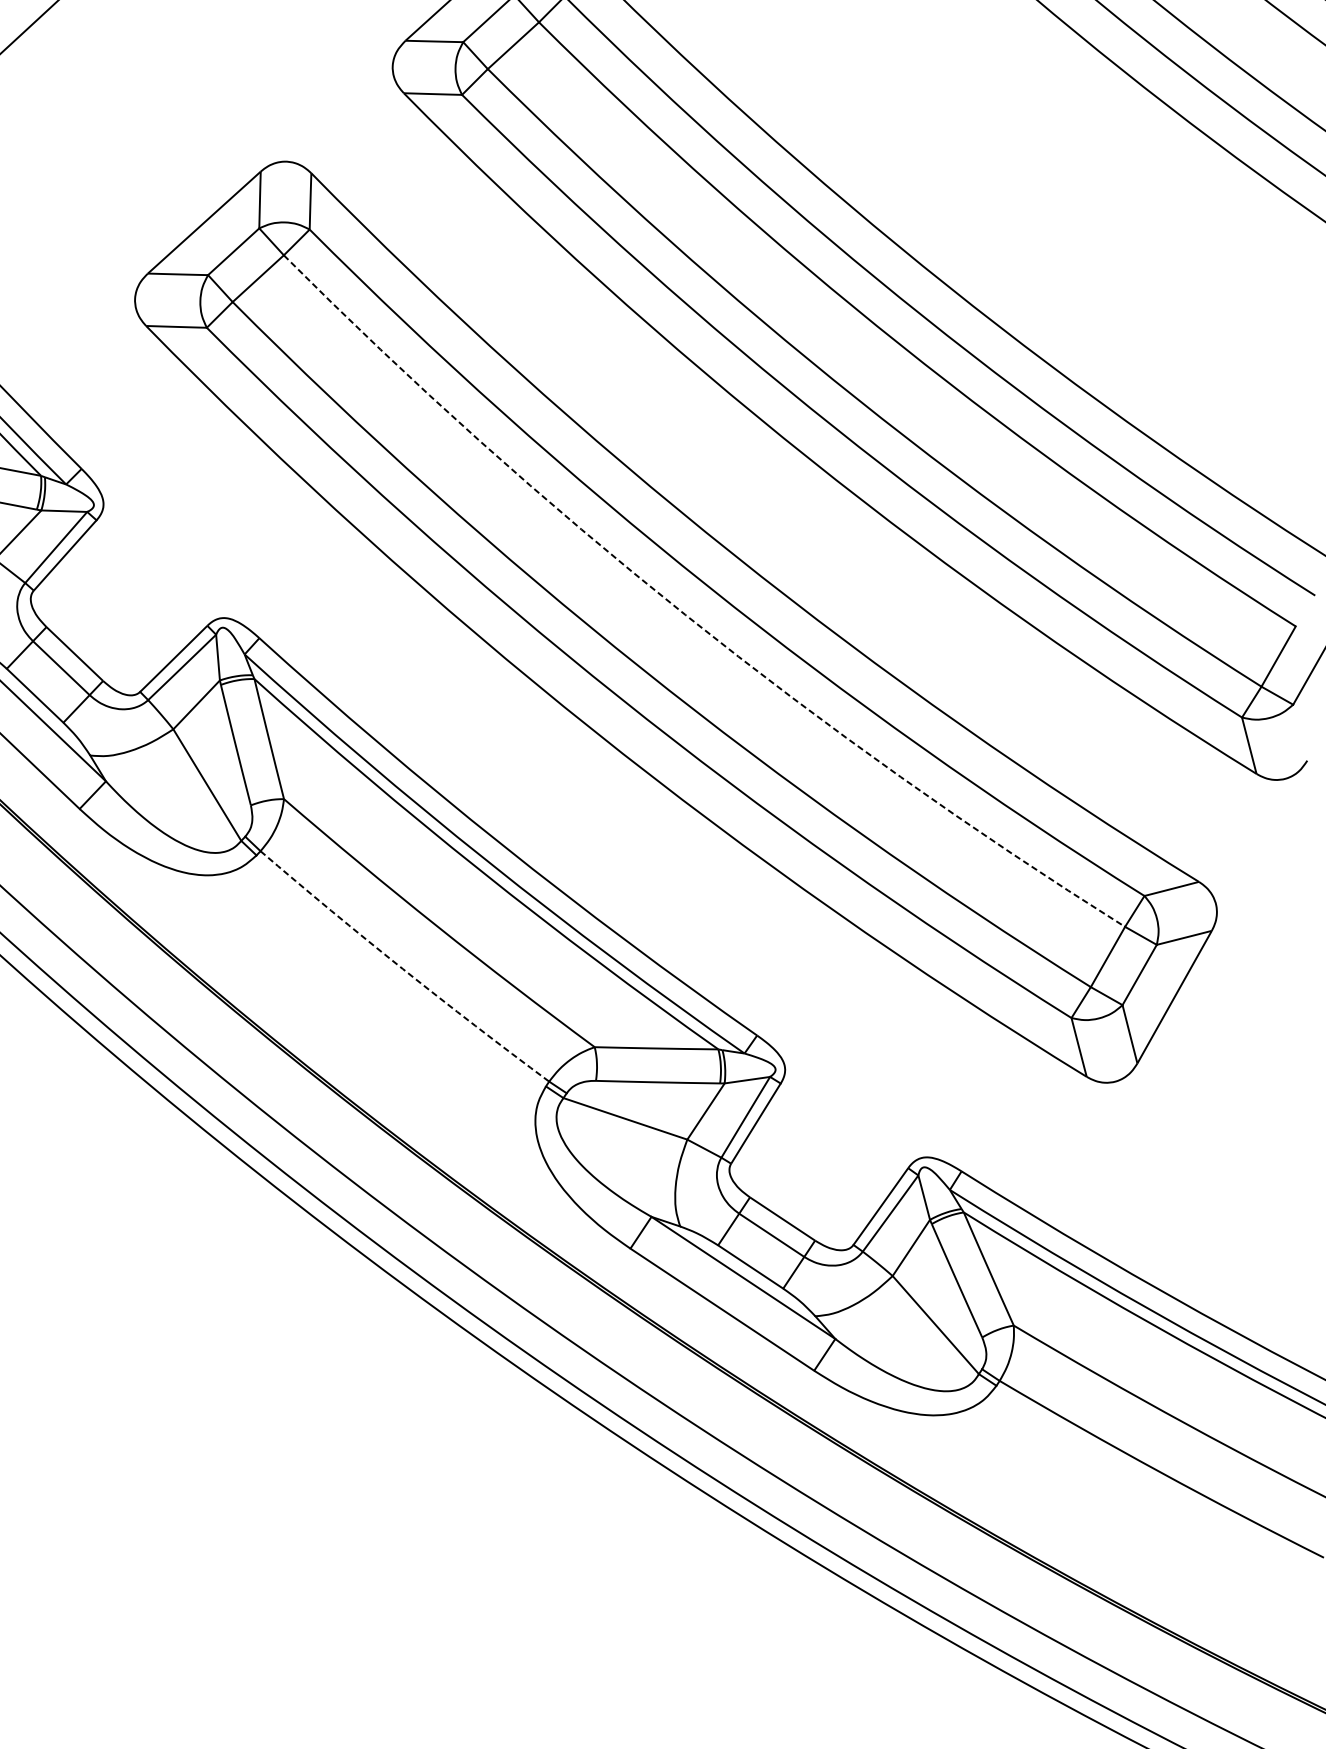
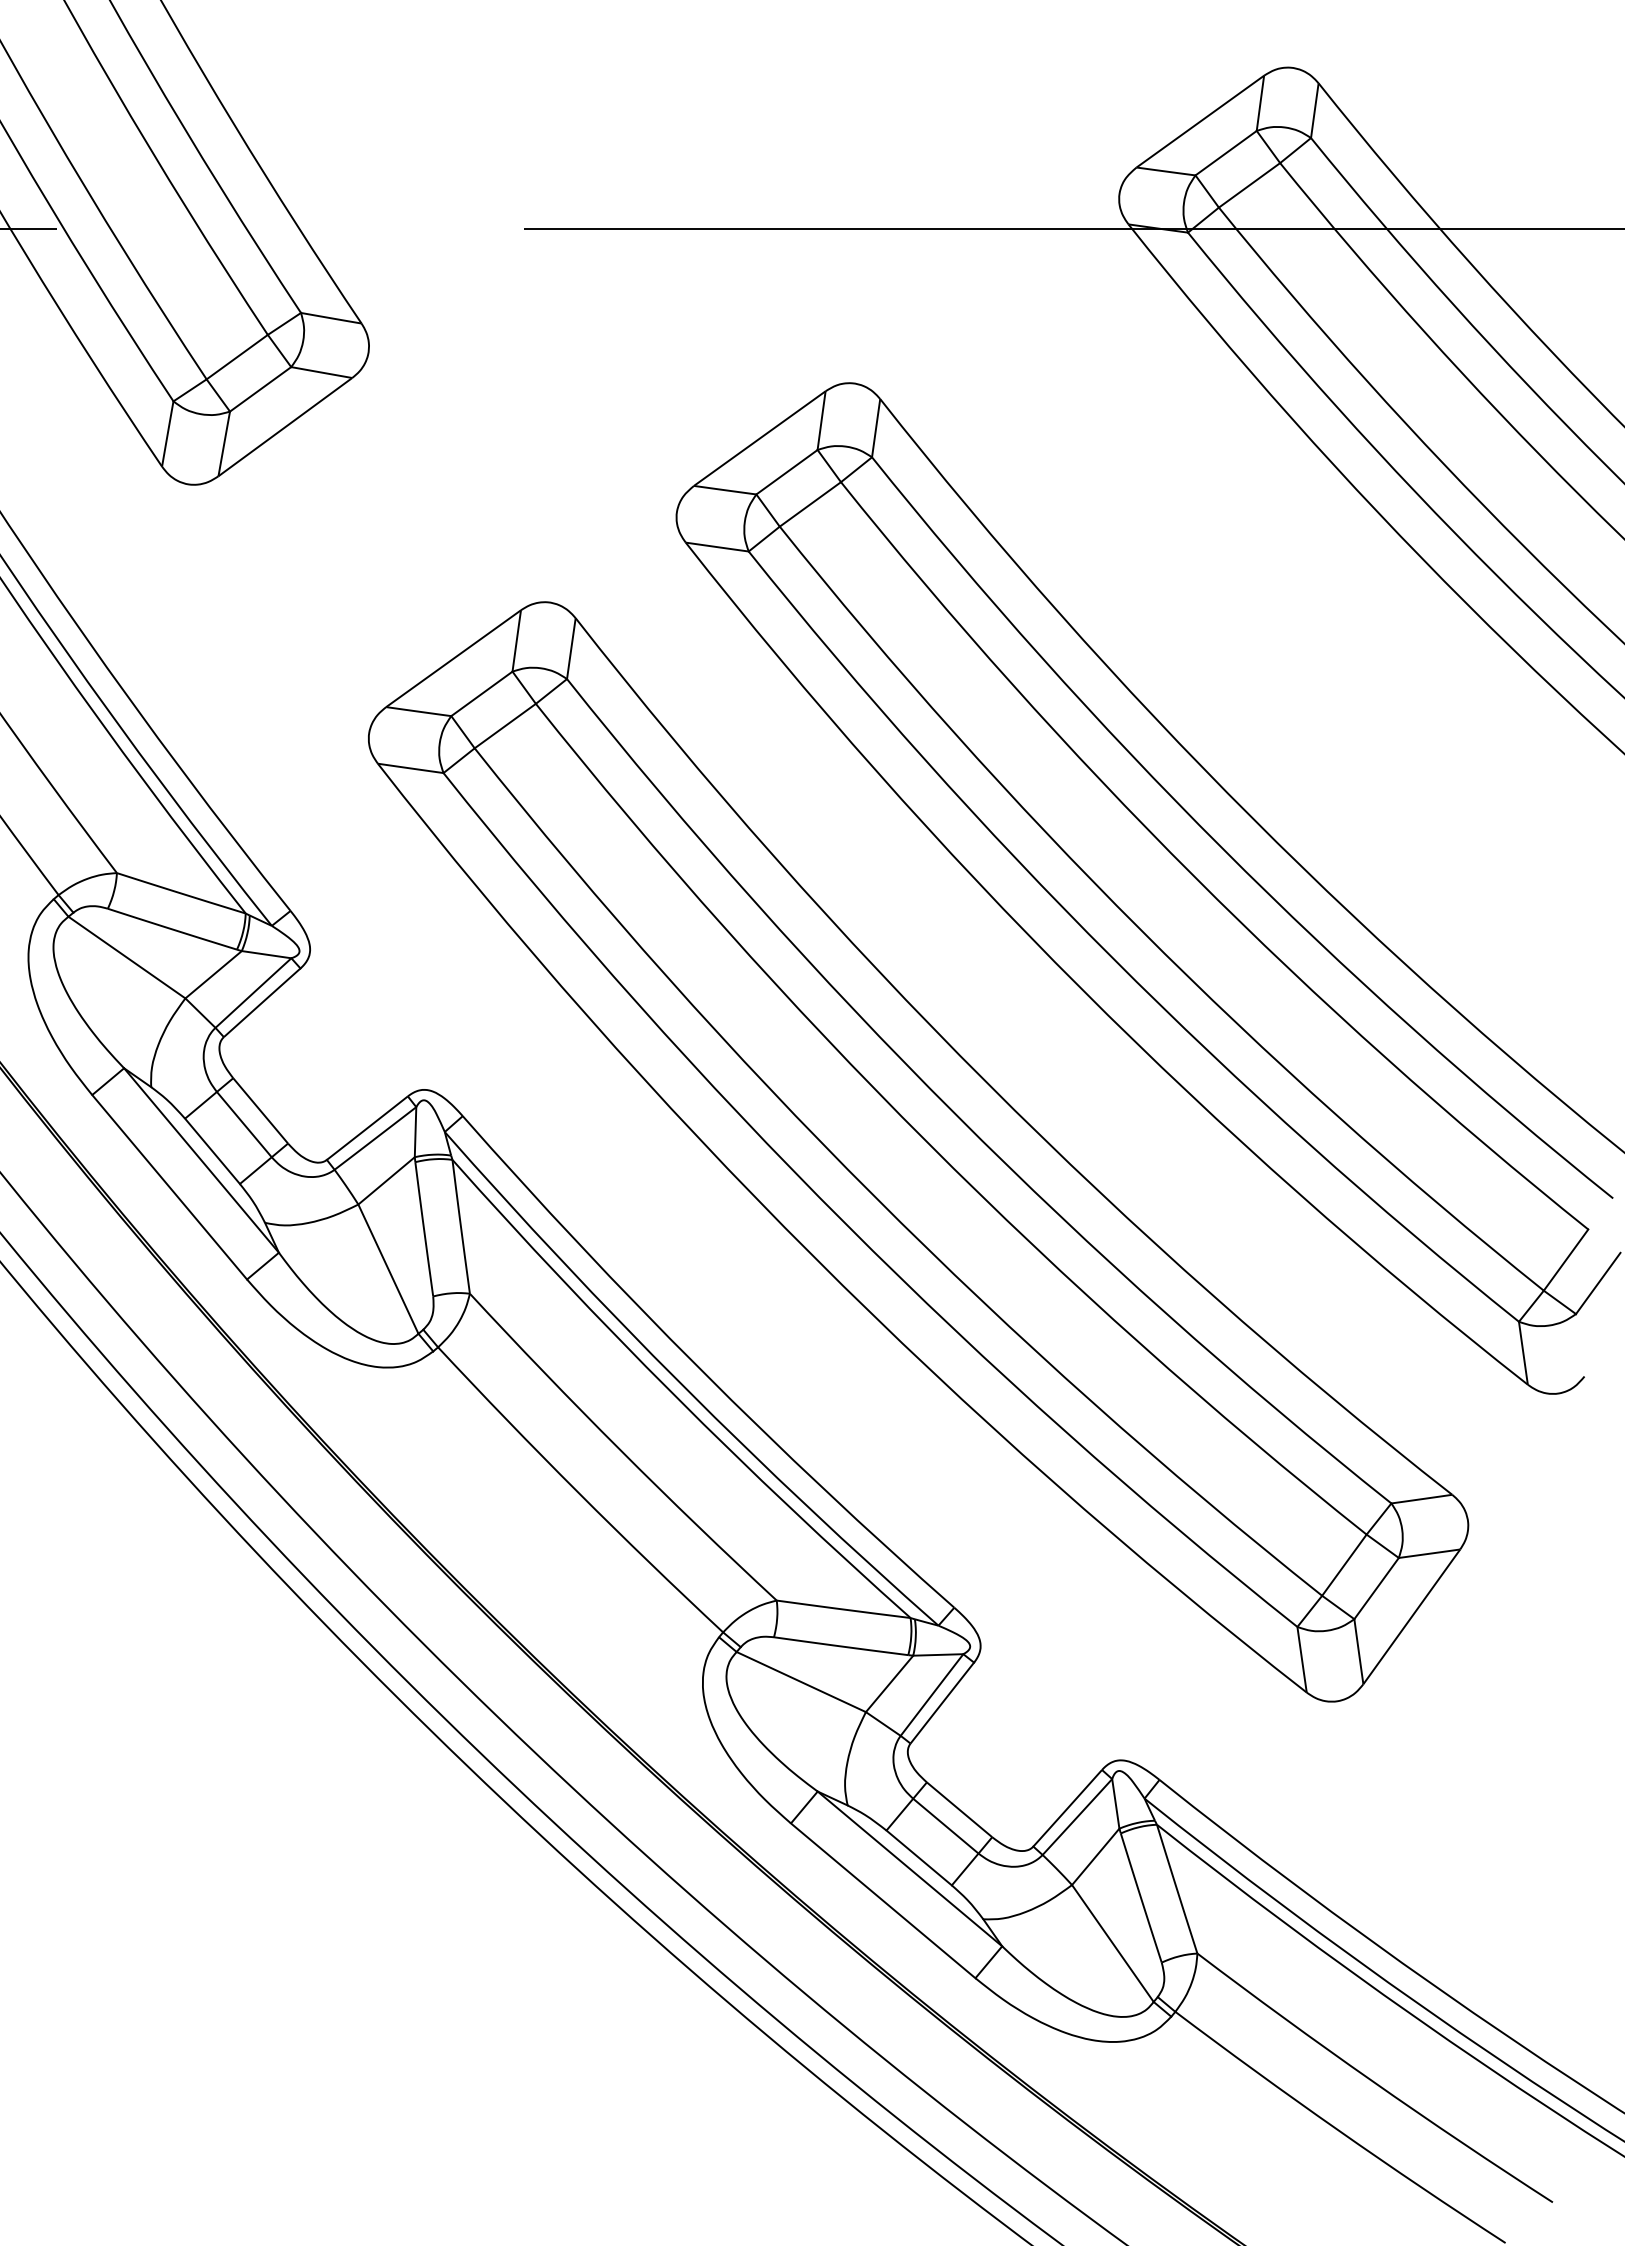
arc: (685, 614) -> (927, 1142), dashed -> solid
arc: (403, 969) -> (578, 1492), dashed -> solid

